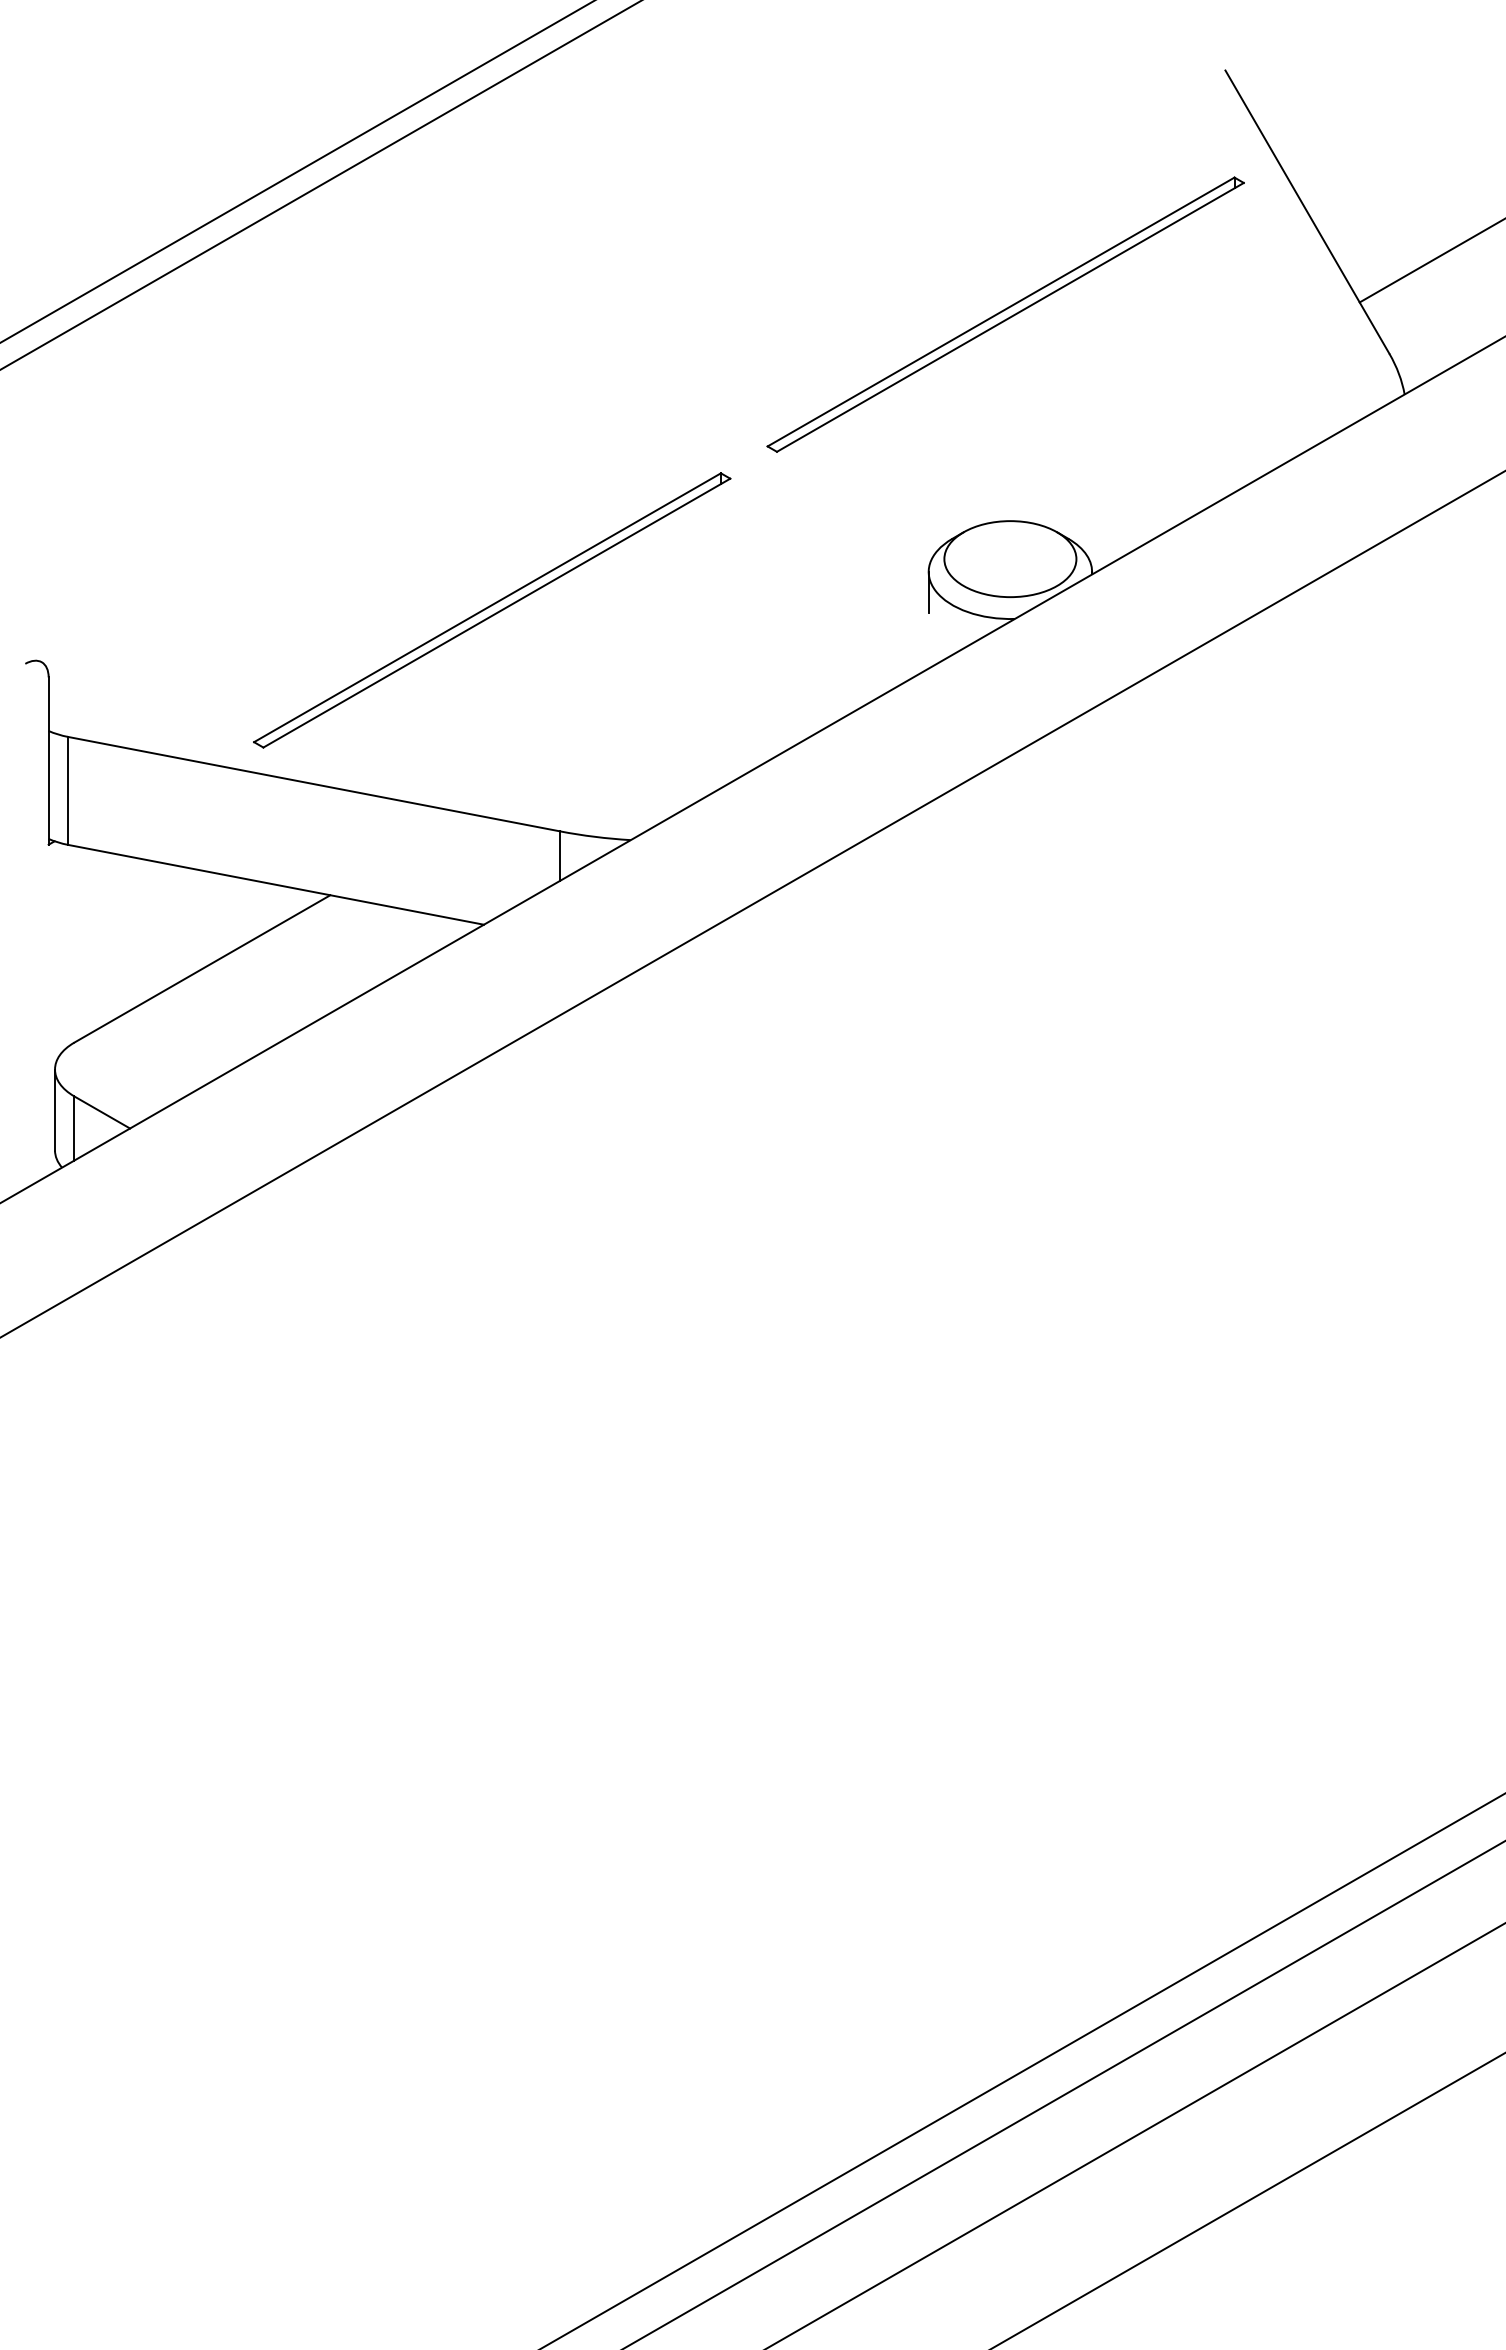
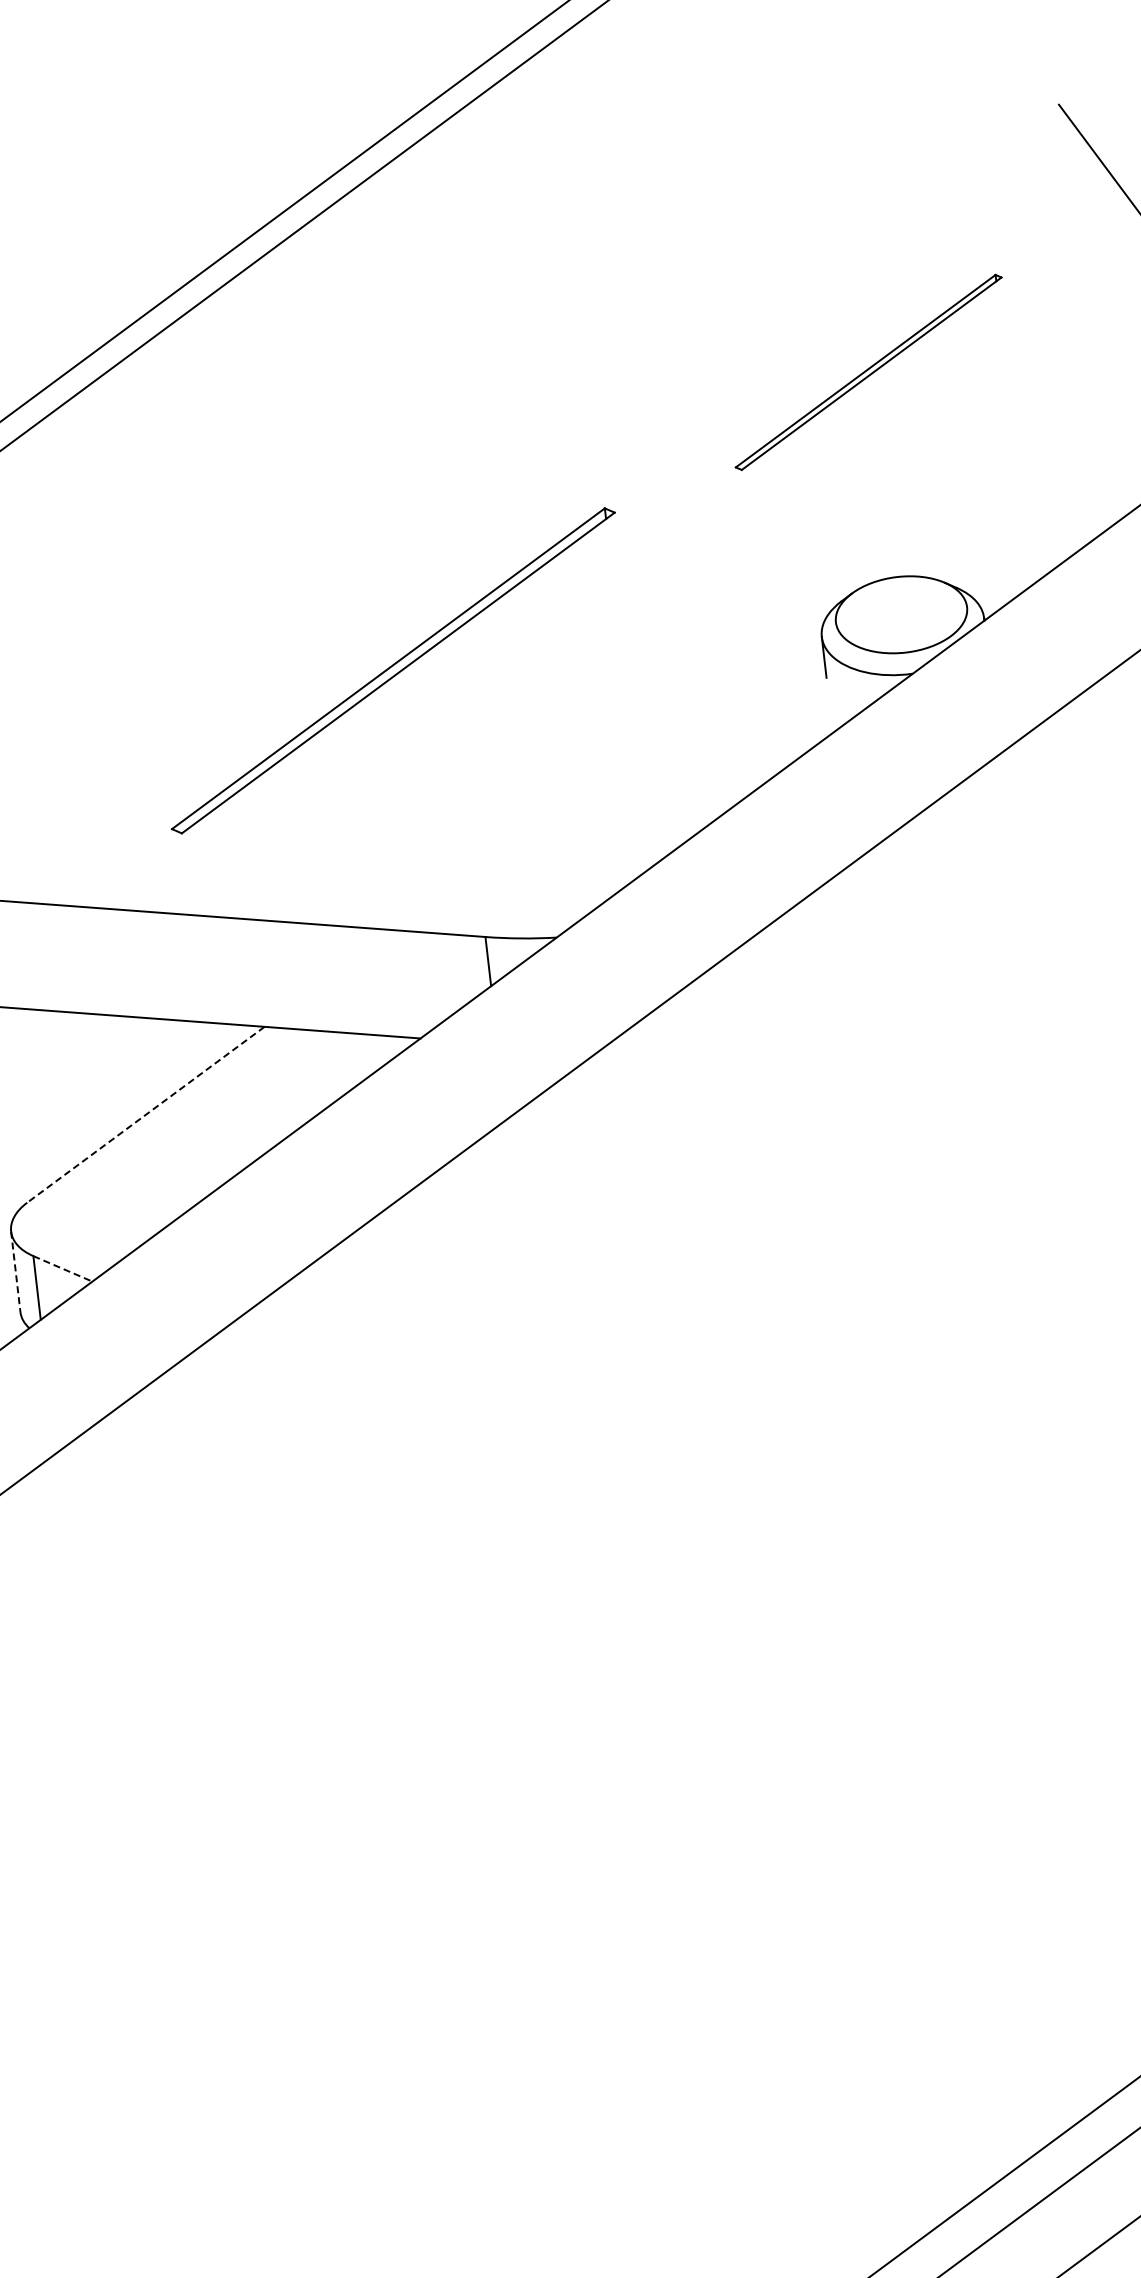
part: (1005, 314) -> (868, 372), size x0.6
part: (492, 610) -> (393, 670), moved
line: (202, 968) -> (146, 1114), solid -> dashed
line: (55, 1110) -> (16, 1272), solid -> dashed
line: (102, 1112) -> (63, 1268), solid -> dashed

